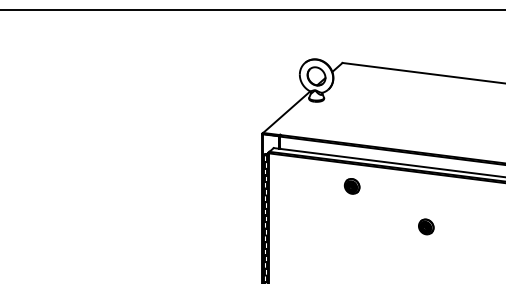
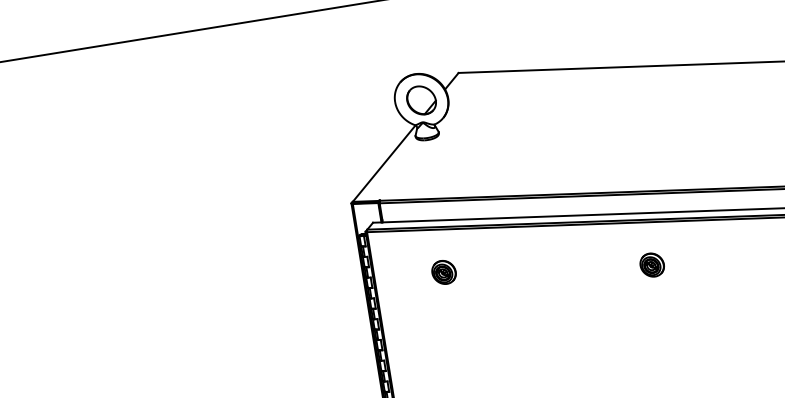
part: (351, 186) -> (443, 272), moved
part: (426, 226) -> (652, 264), moved

